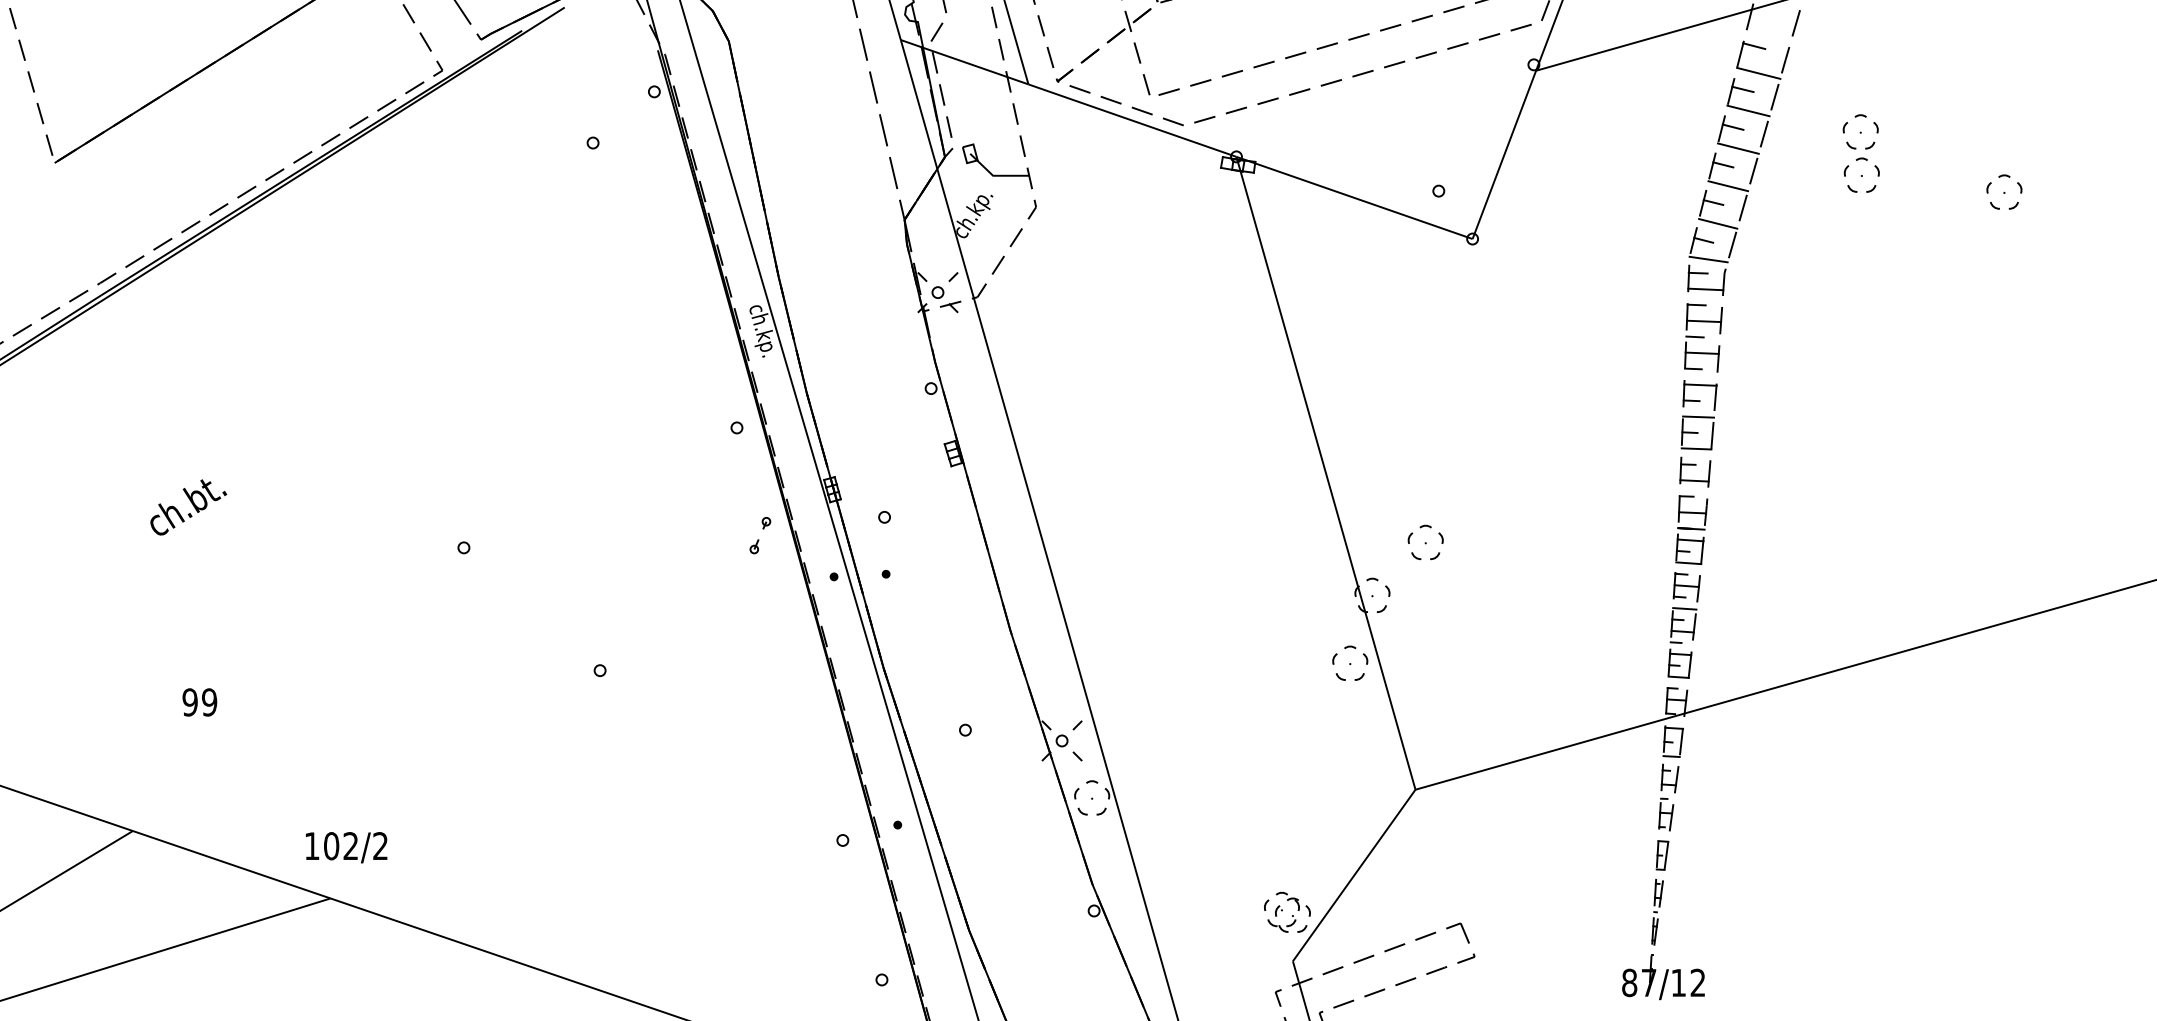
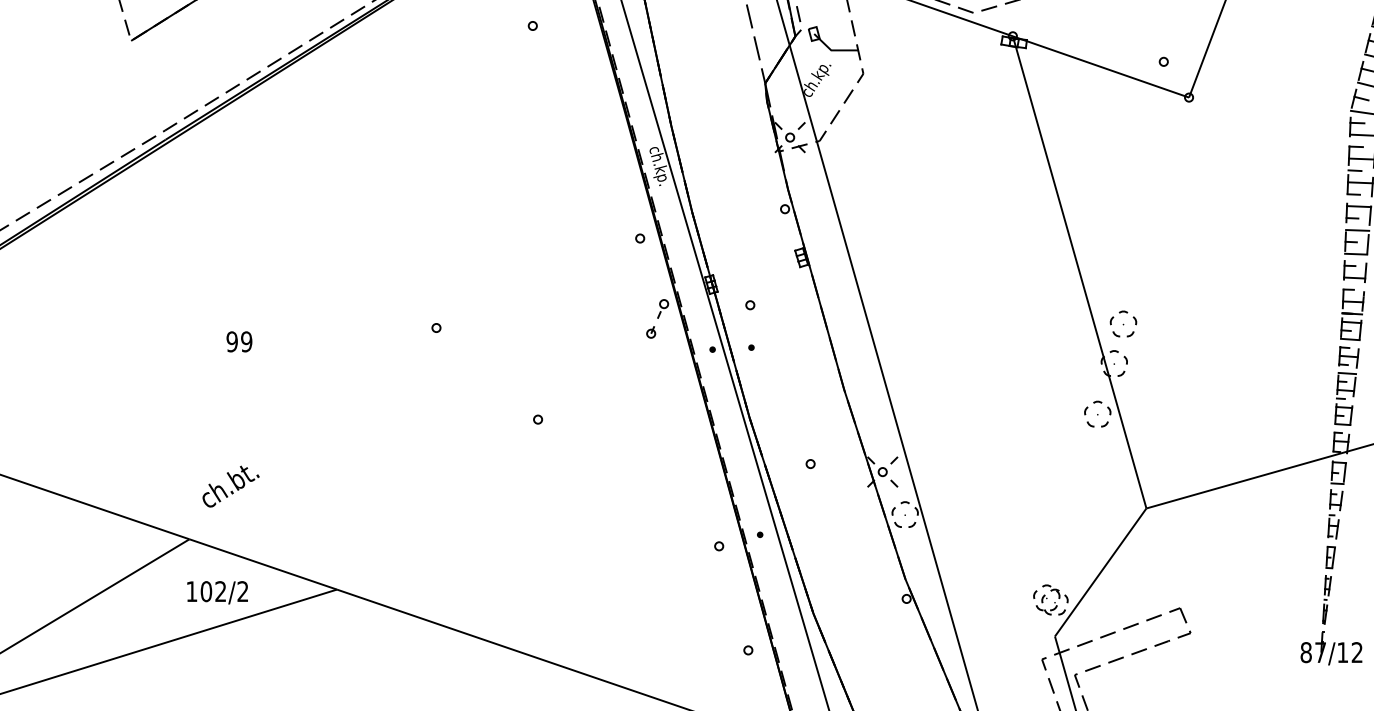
text: (188, 507) -> (230, 486), moved
part: (760, 535) -> (657, 318), size x1.43
part: (1425, 542) -> (1123, 324), moved
text: (199, 702) -> (239, 341), moved
text: (346, 847) -> (217, 592), moved

